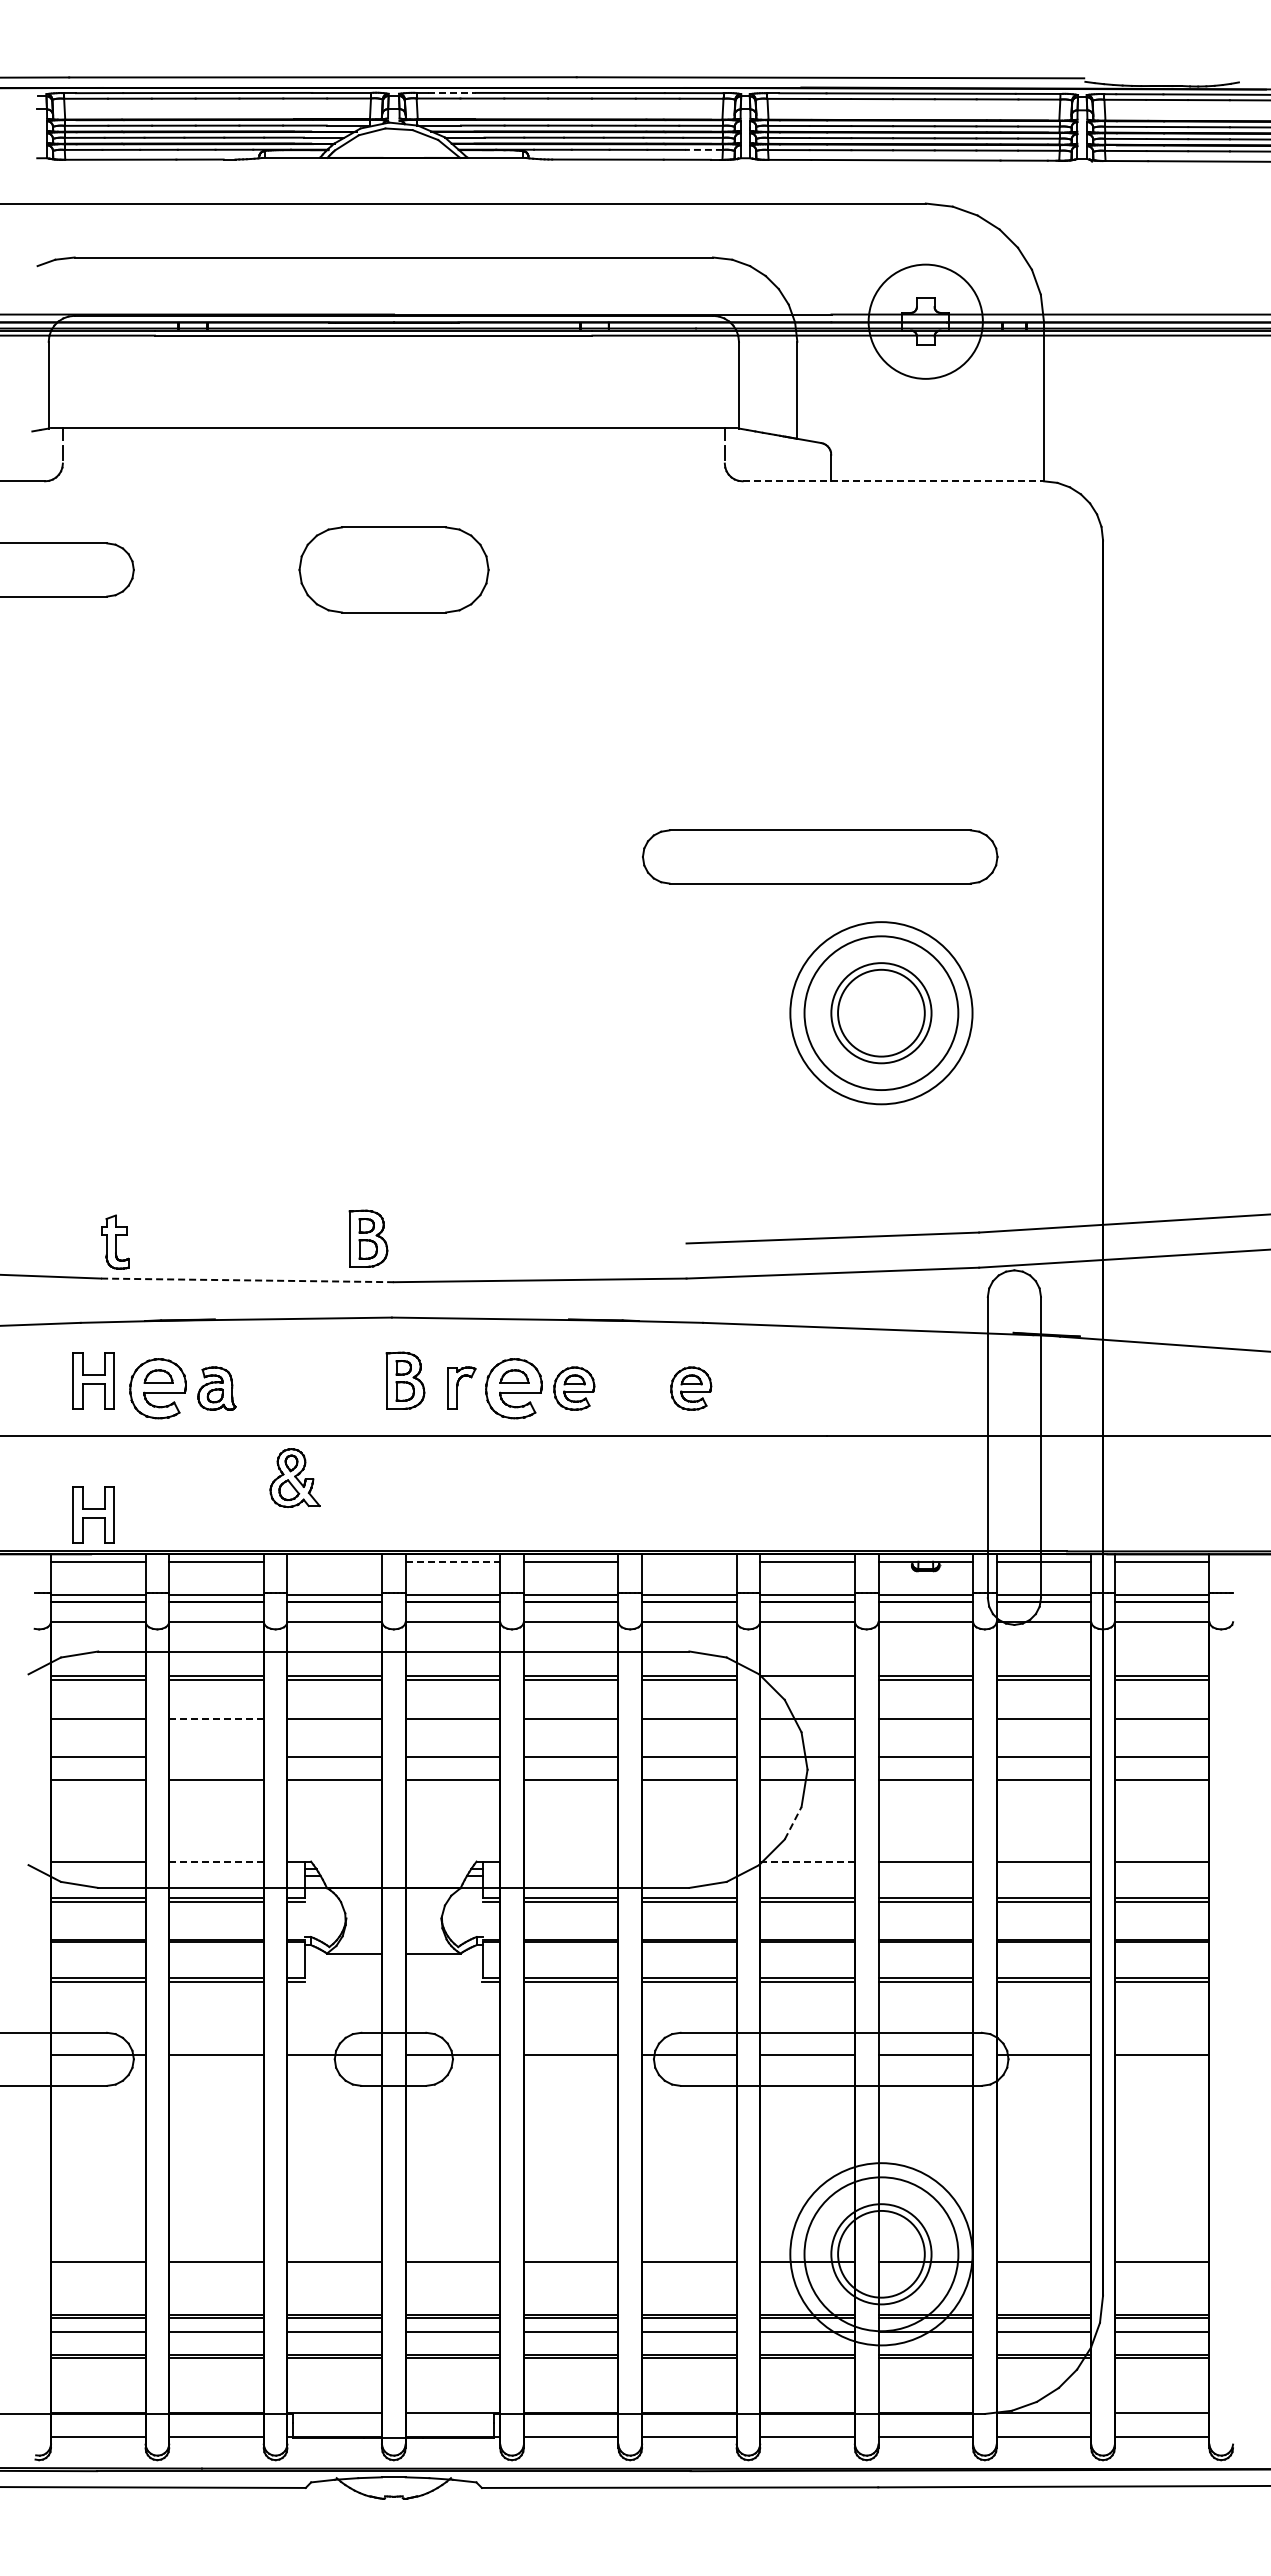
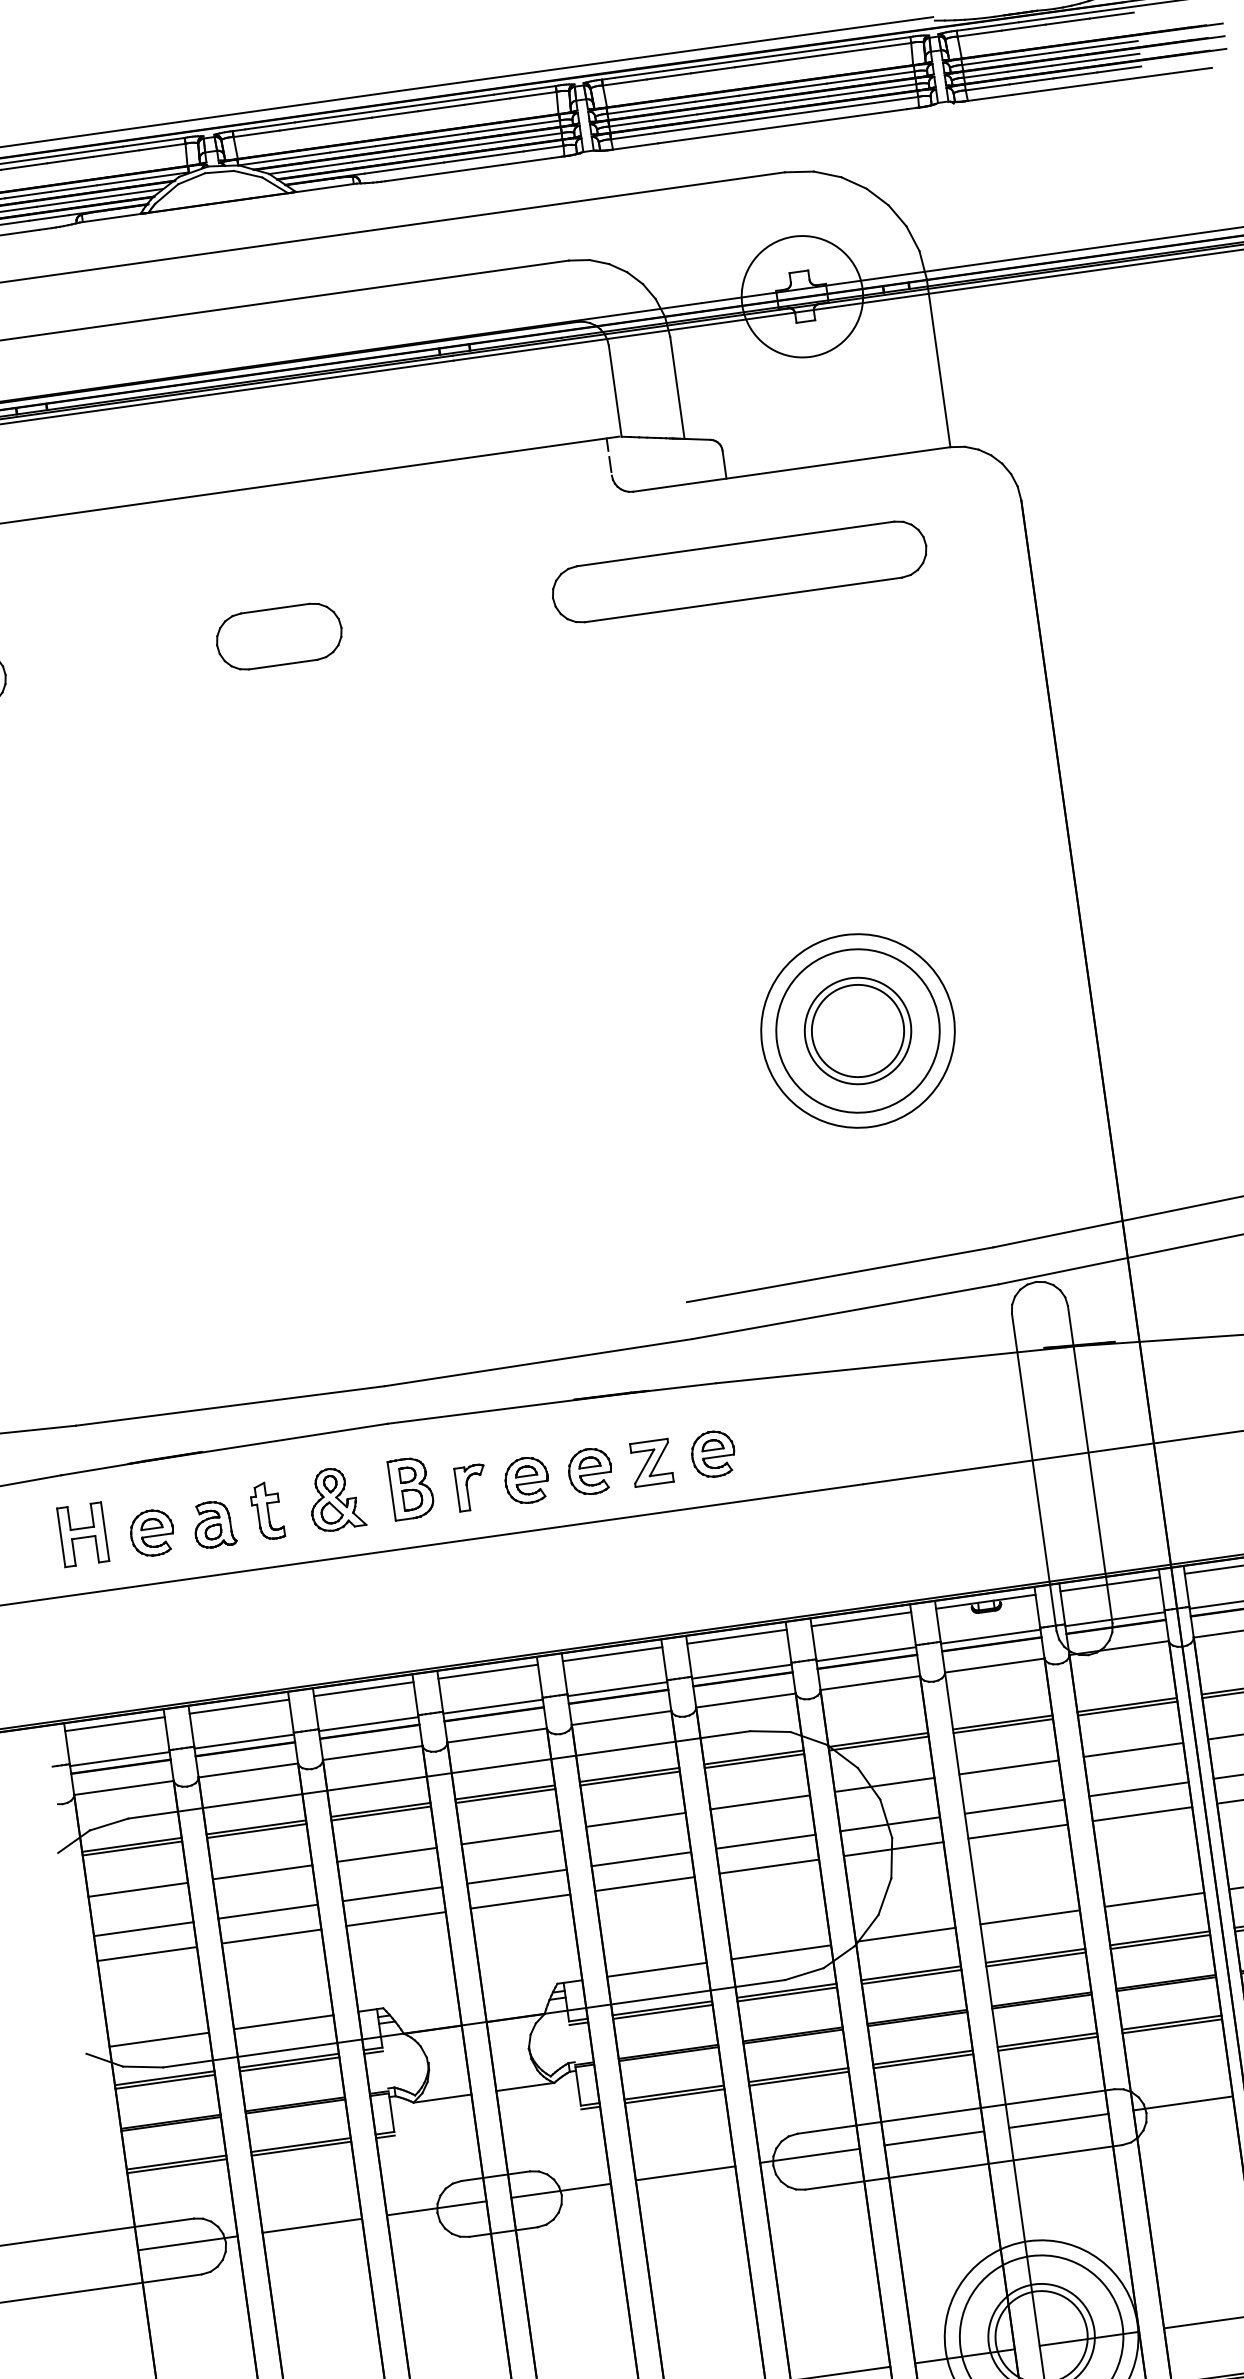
line: (452, 92) -> (270, 125), dashed -> solid
line: (704, 149) -> (544, 148), dashed -> solid
line: (893, 481) -> (792, 469), dashed -> solid
part: (393, 569) -> (278, 636), size x0.62
part: (820, 856) -> (739, 571), moved
part: (368, 1238) -> (351, 1343), removed
part: (115, 1241) -> (267, 1510), moved
line: (247, 1280) -> (230, 1406), dashed -> solid
part: (157, 1388) -> (151, 1533), size x0.71
part: (513, 1388) -> (526, 1480), size x0.71
part: (632, 1388) -> (651, 1462), added
part: (294, 1477) -> (335, 1498), moved
part: (93, 1514) -> (102, 1675), removed
line: (334, 1561) -> (363, 1688), added
line: (453, 1561) -> (488, 1671), dashed -> solid
line: (689, 1561) -> (737, 1636), added
line: (807, 1679) -> (878, 1743), added
line: (217, 1719) -> (263, 1872), dashed -> solid
line: (216, 1756) -> (268, 1911), added
line: (793, 1822) -> (885, 1895), dashed -> solid
line: (216, 1861) -> (283, 2022), dashed -> solid
line: (570, 1861) -> (656, 1969), added
line: (689, 1861) -> (781, 1952), added
line: (808, 1861) -> (906, 1934), dashed -> solid

